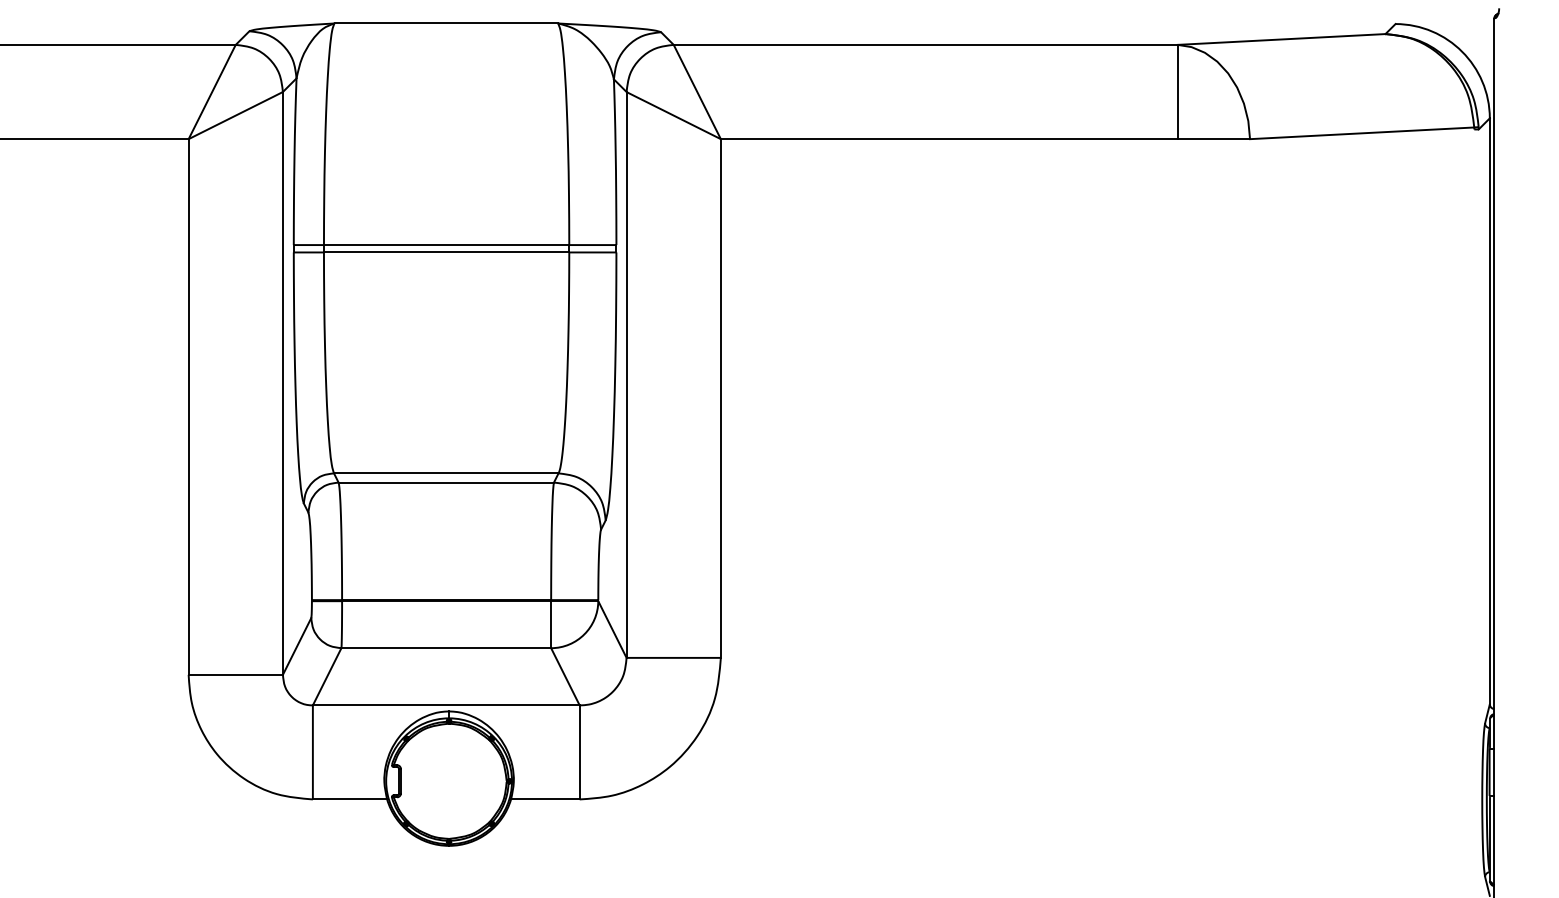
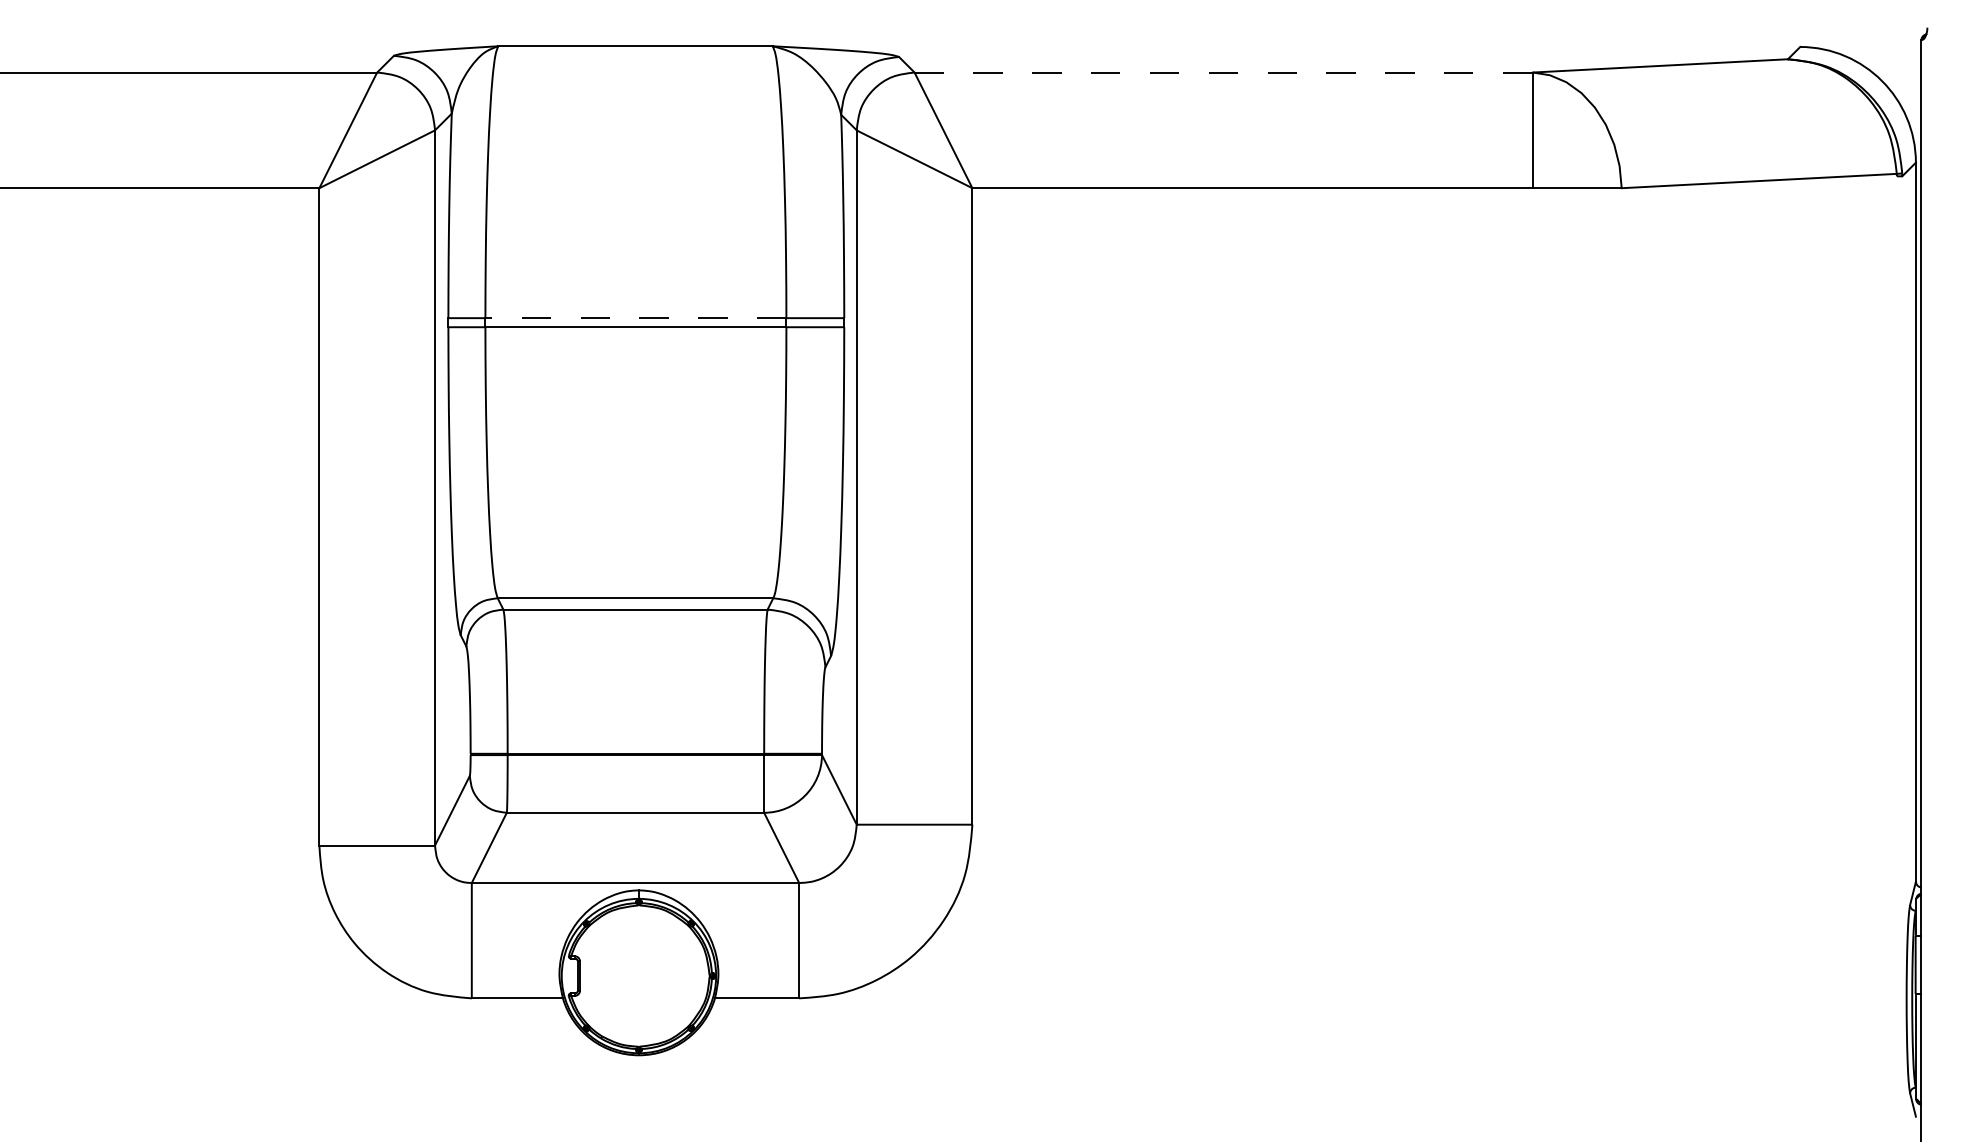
line: (926, 44) -> (1224, 72), solid -> dashed
line: (446, 245) -> (635, 318), solid -> dashed

